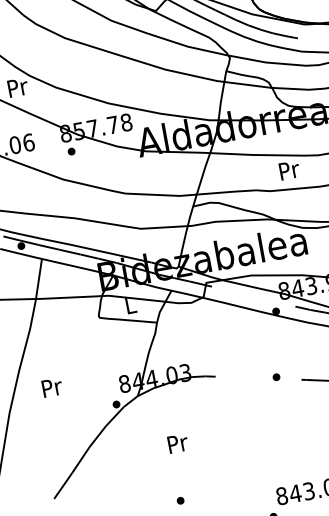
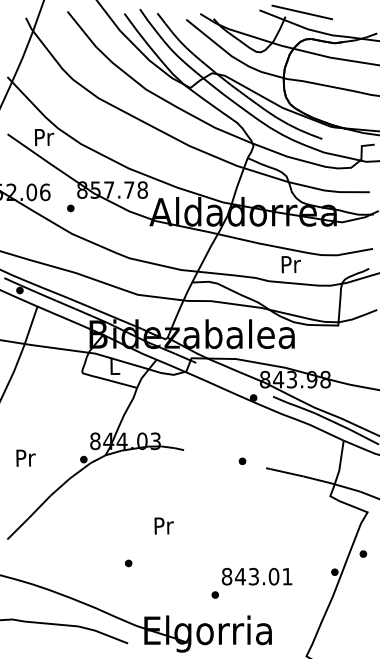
part: (71, 151) -> (70, 208), moved
text: (51, 387) -> (25, 457), moved
text: (177, 443) -> (163, 525), moved

